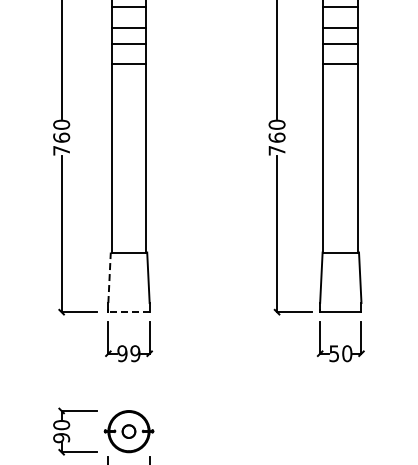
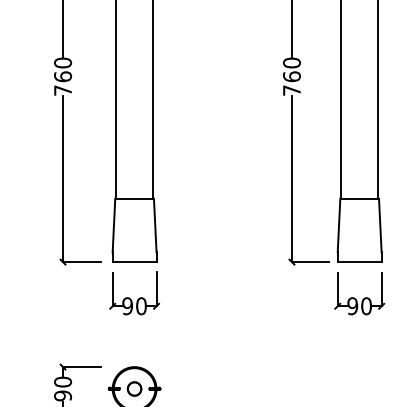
line: (109, 277) -> (113, 225), dashed -> solid
line: (129, 312) -> (135, 262), dashed -> solid
text: (135, 353) -> (141, 306), 99 -> 90
text: (334, 353) -> (352, 306), 50 -> 90

